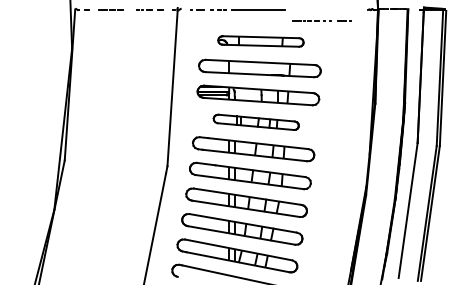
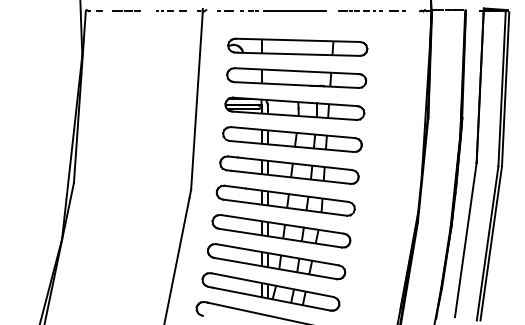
line: (320, 20) -> (369, 10), moved
part: (260, 40) -> (297, 46), size x1.43
part: (256, 122) -> (292, 139), size x1.43

